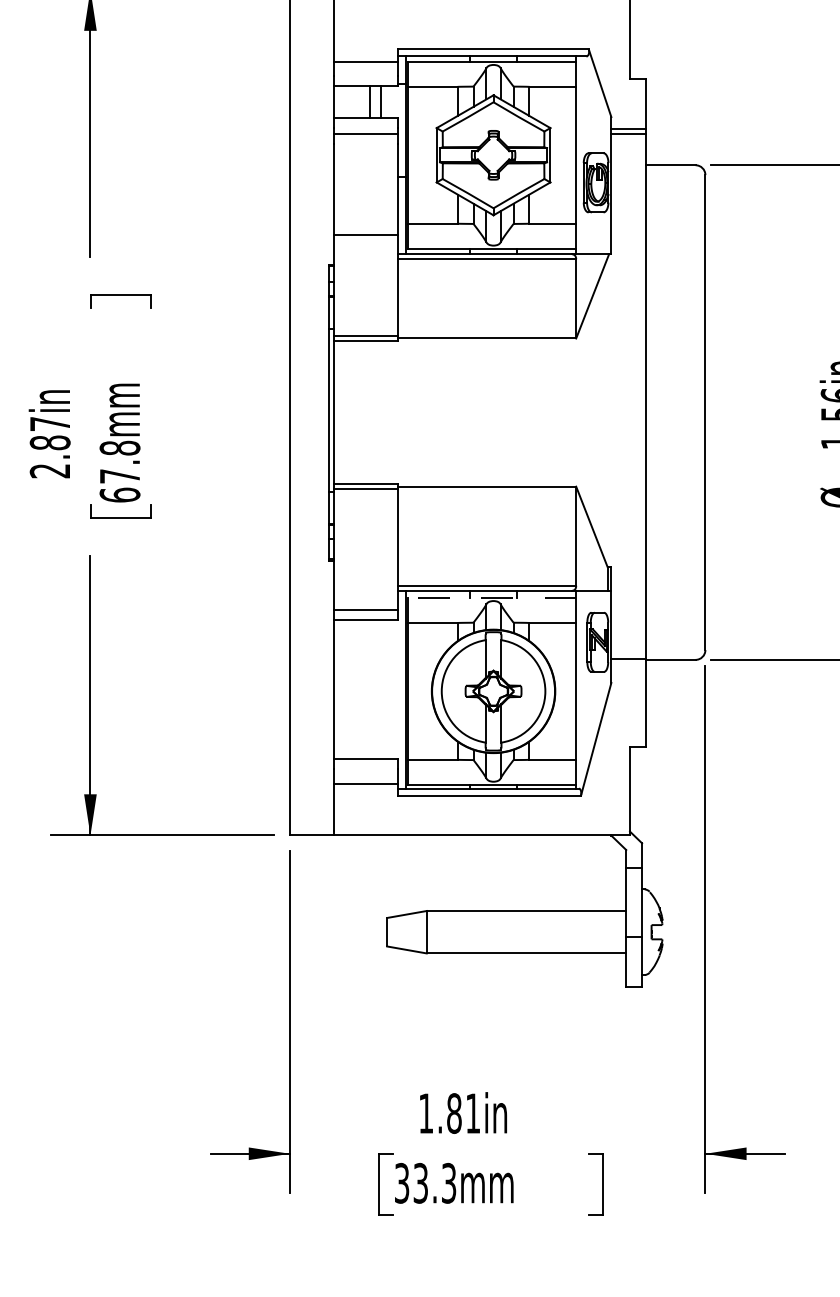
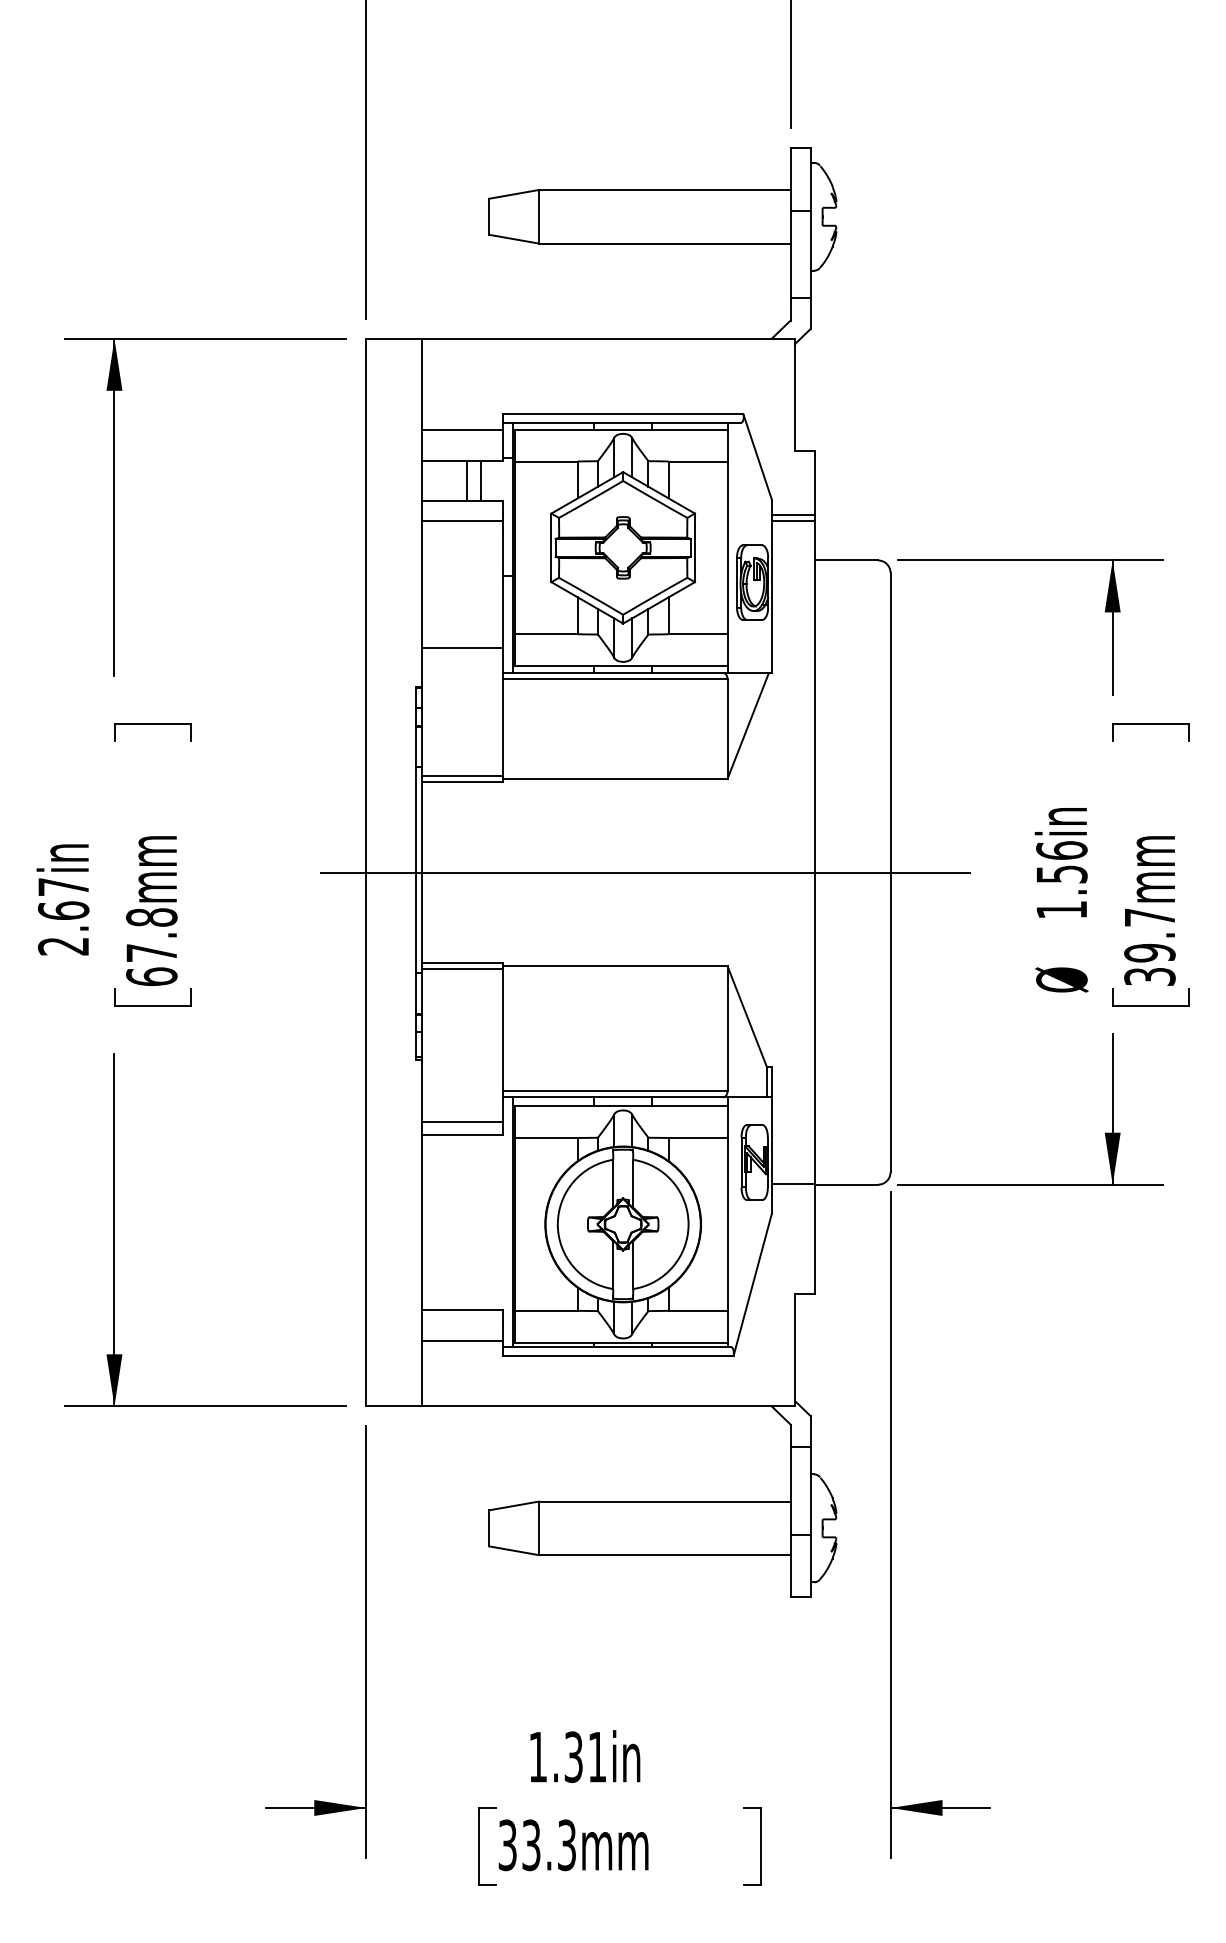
line: (511, 412) -> (645, 872), added
text: (50, 442) -> (63, 910), 2.87in -> 2.67in
line: (491, 597) -> (620, 1106), dashed -> solid
text: (454, 1113) -> (573, 1757), 1.81in -> 1.31in

